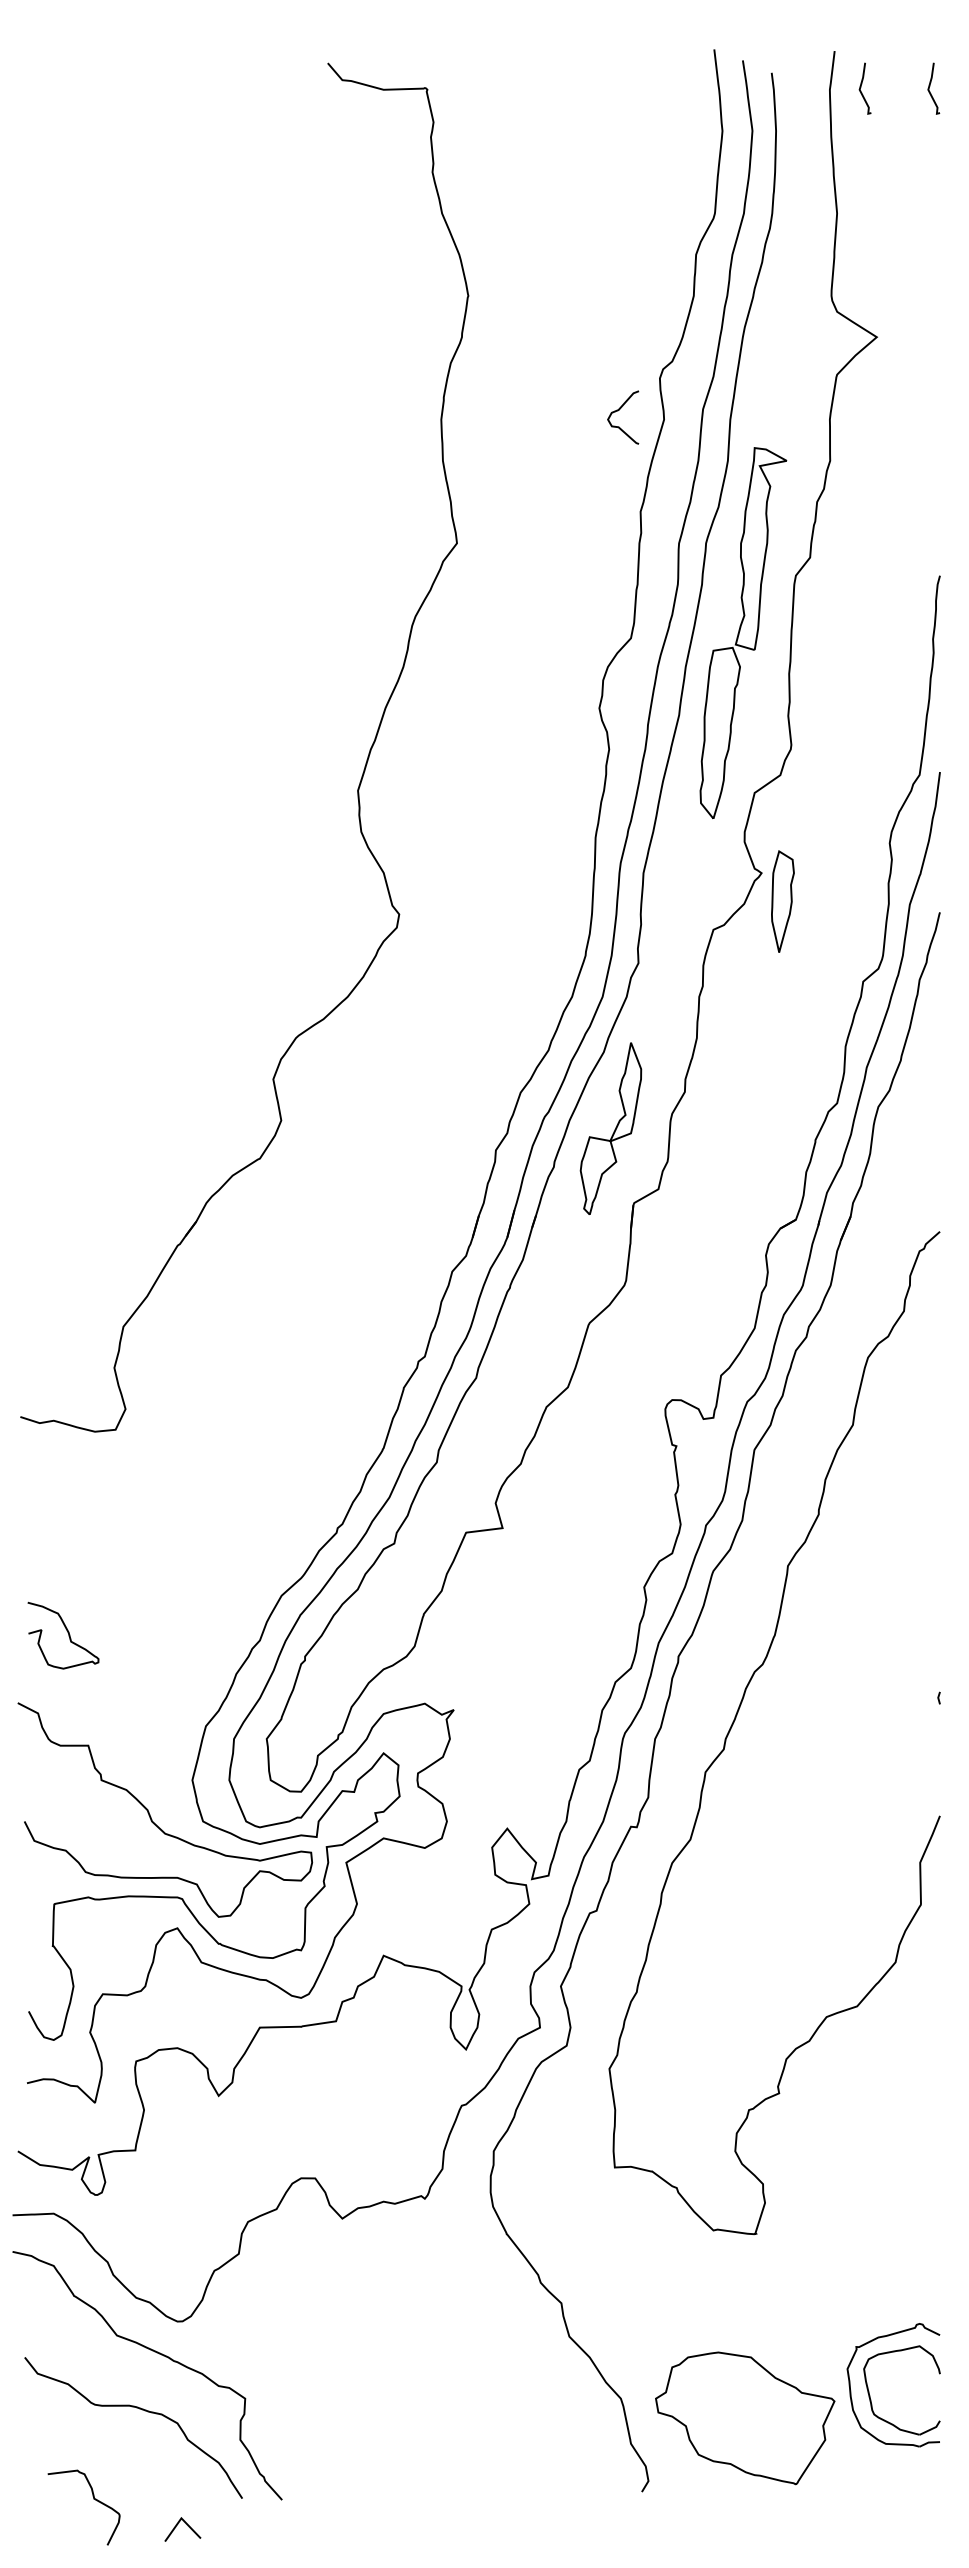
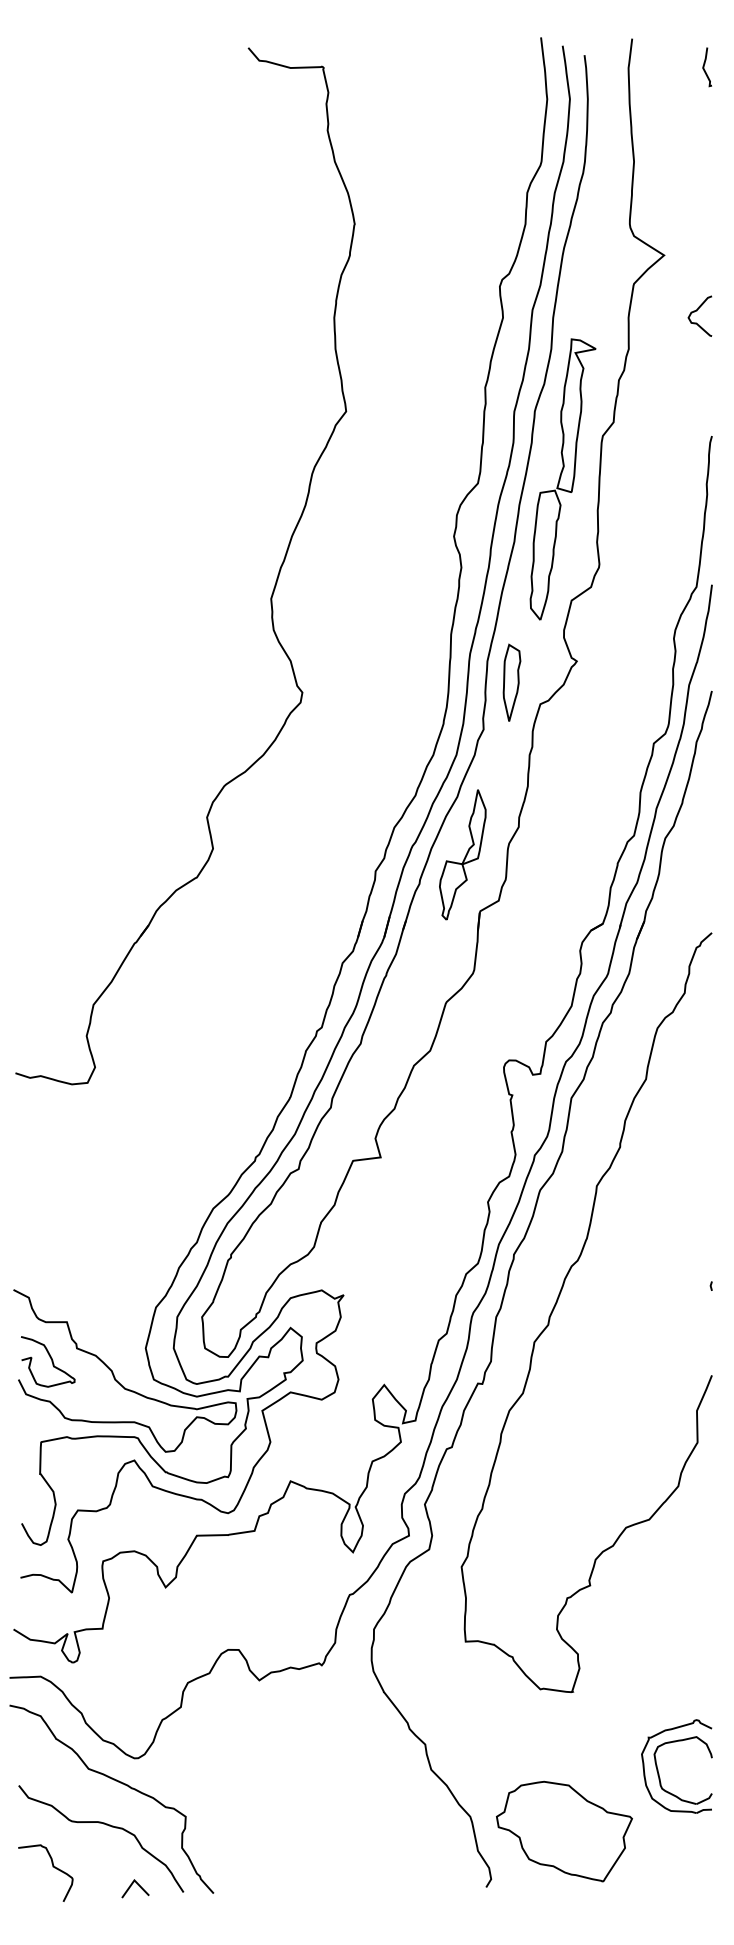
curve: (861, 89) -> (652, 67), removed
curve: (618, 411) -> (696, 311), moved
part: (782, 901) -> (511, 682), moved
curve: (66, 1632) -> (50, 1359), moved
part: (869, 2389) -> (658, 1769), moved
curve: (93, 2498) -> (52, 1866), moved
line: (188, 2527) -> (139, 1887), moved

